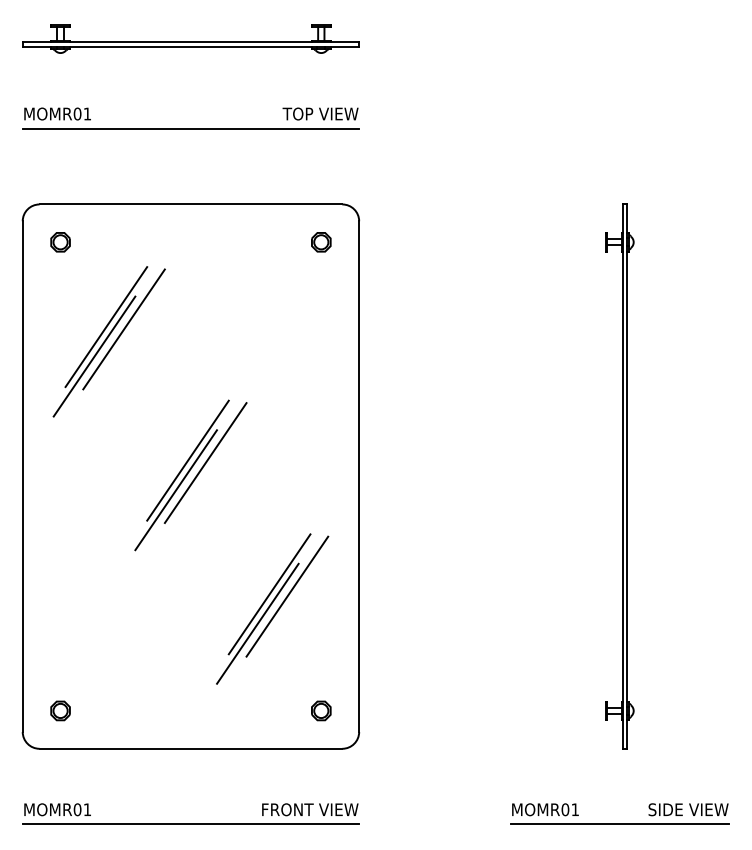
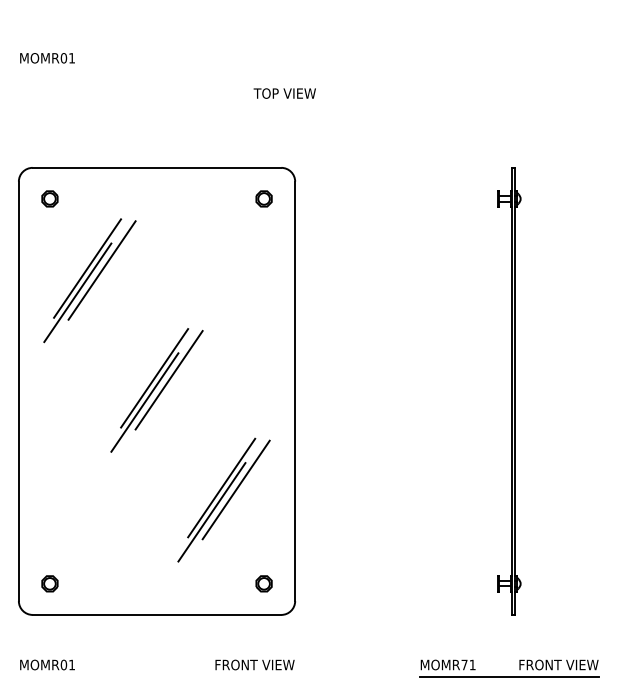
part: (190, 38) -> (156, 31), removed
text: (57, 113) -> (47, 57), moved
text: (320, 113) -> (284, 93), moved
line: (190, 128) -> (156, 105), removed
text: (565, 809) -> (464, 664), MOMR01 -> MOMR71
text: (657, 809) -> (540, 664), SIDE VIEW -> FRONT VIEW
line: (190, 824) -> (156, 677), removed

